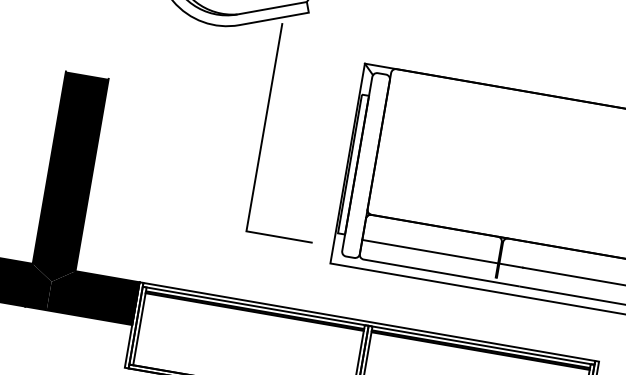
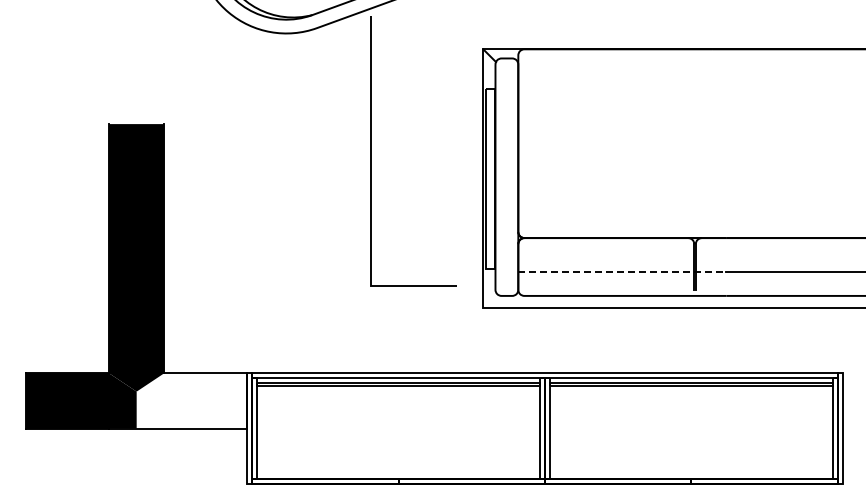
line: (442, 253) -> (622, 271), solid -> dashed
fill: (92, 295) -> (191, 400), removed

